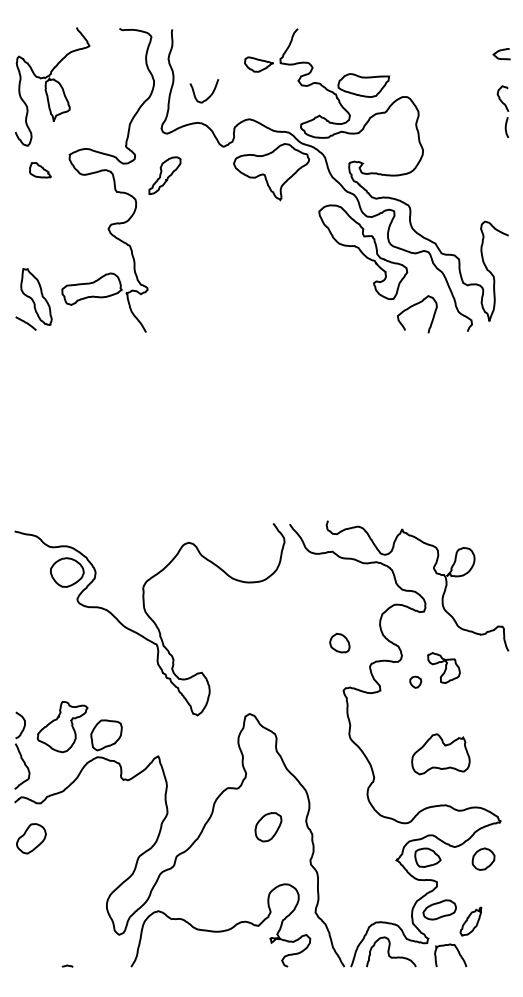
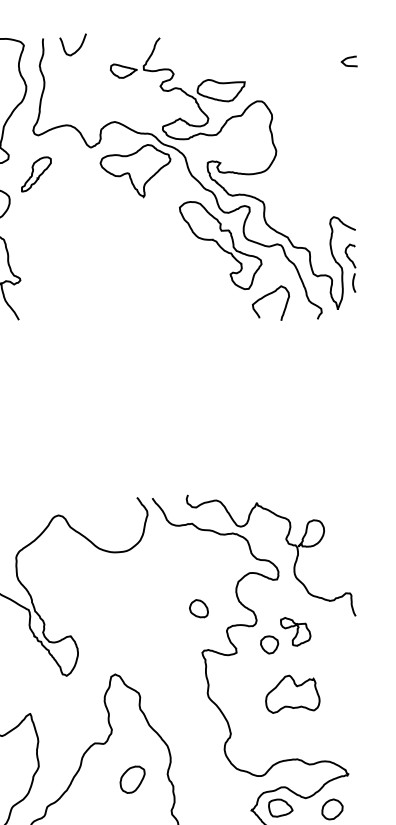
curve: (209, 95) -> (77, 48), moved
part: (502, 111) -> (350, 268), moved
part: (415, 682) -> (269, 645), size x1.67
part: (440, 754) -> (292, 694), moved

